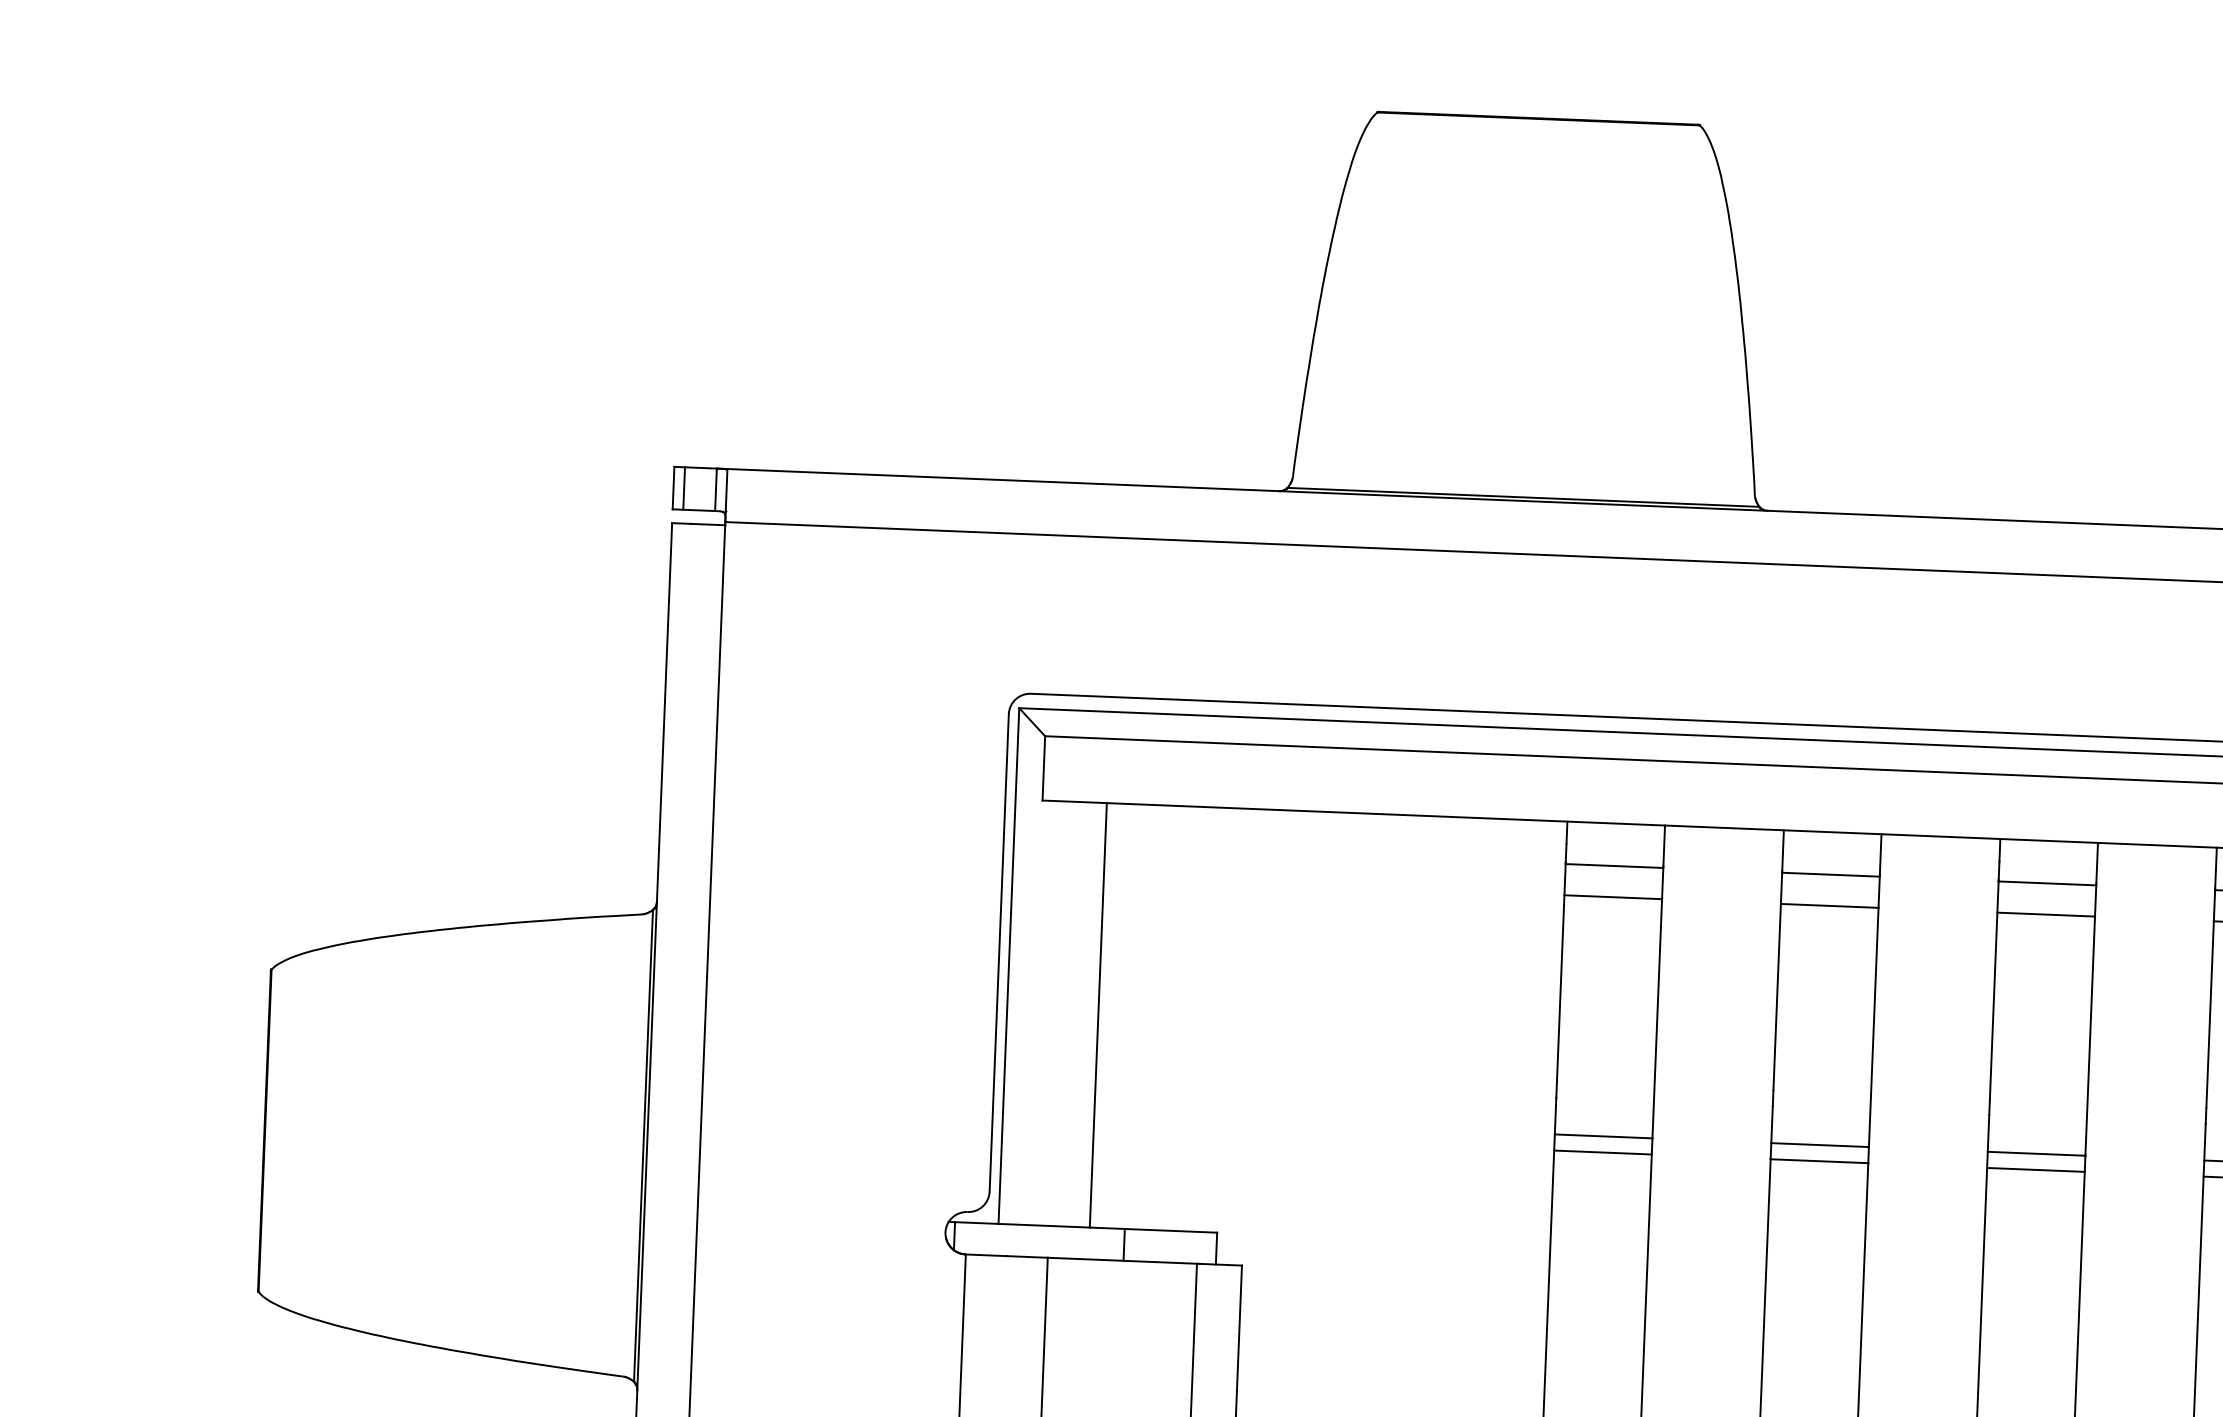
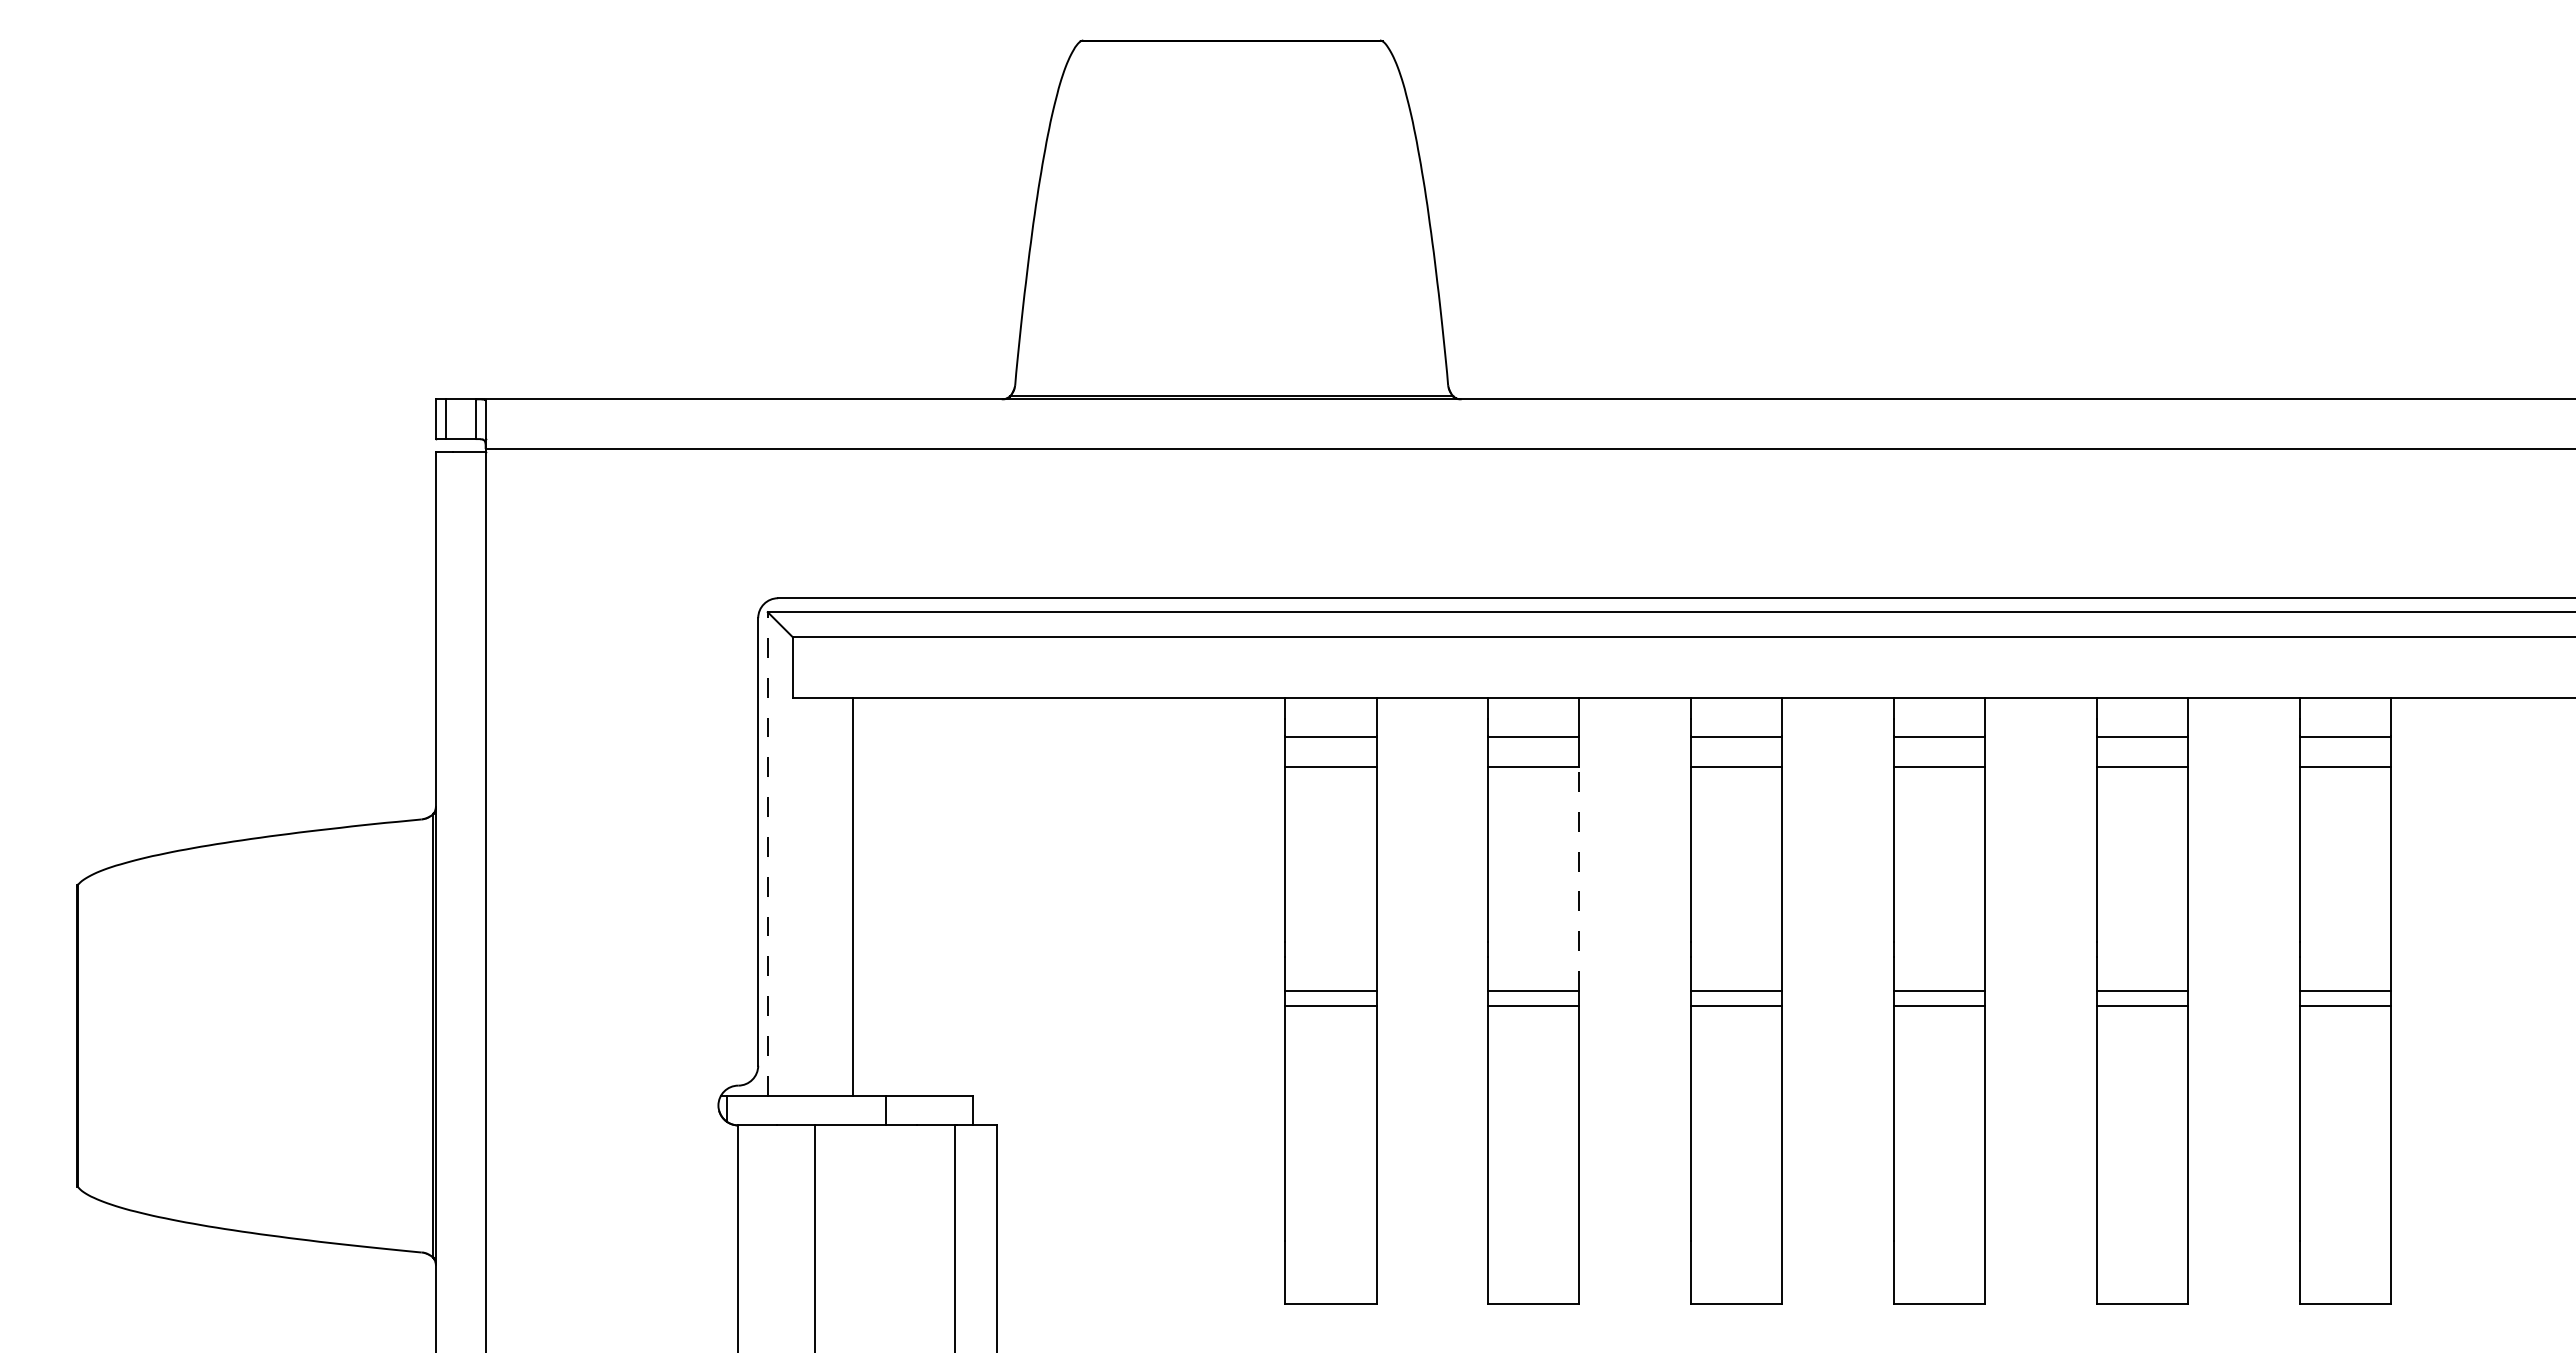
line: (1008, 965) -> (767, 853), solid -> dashed
line: (1873, 1027) -> (1579, 878), solid -> dashed

